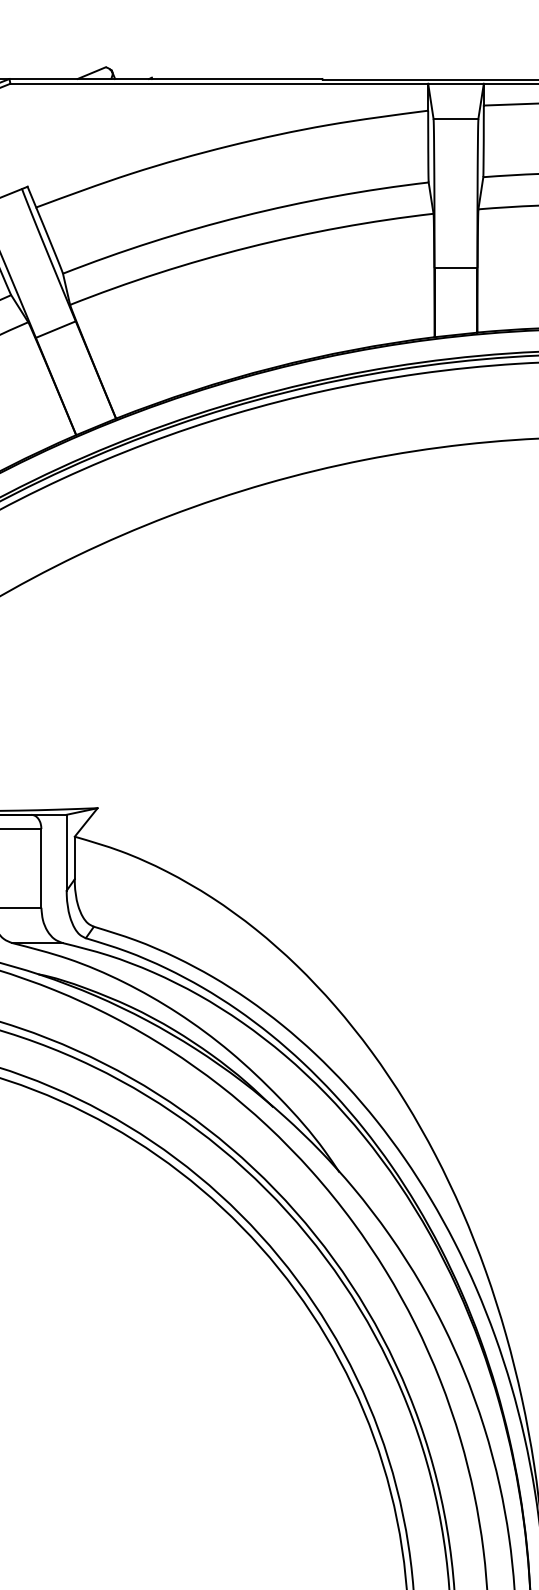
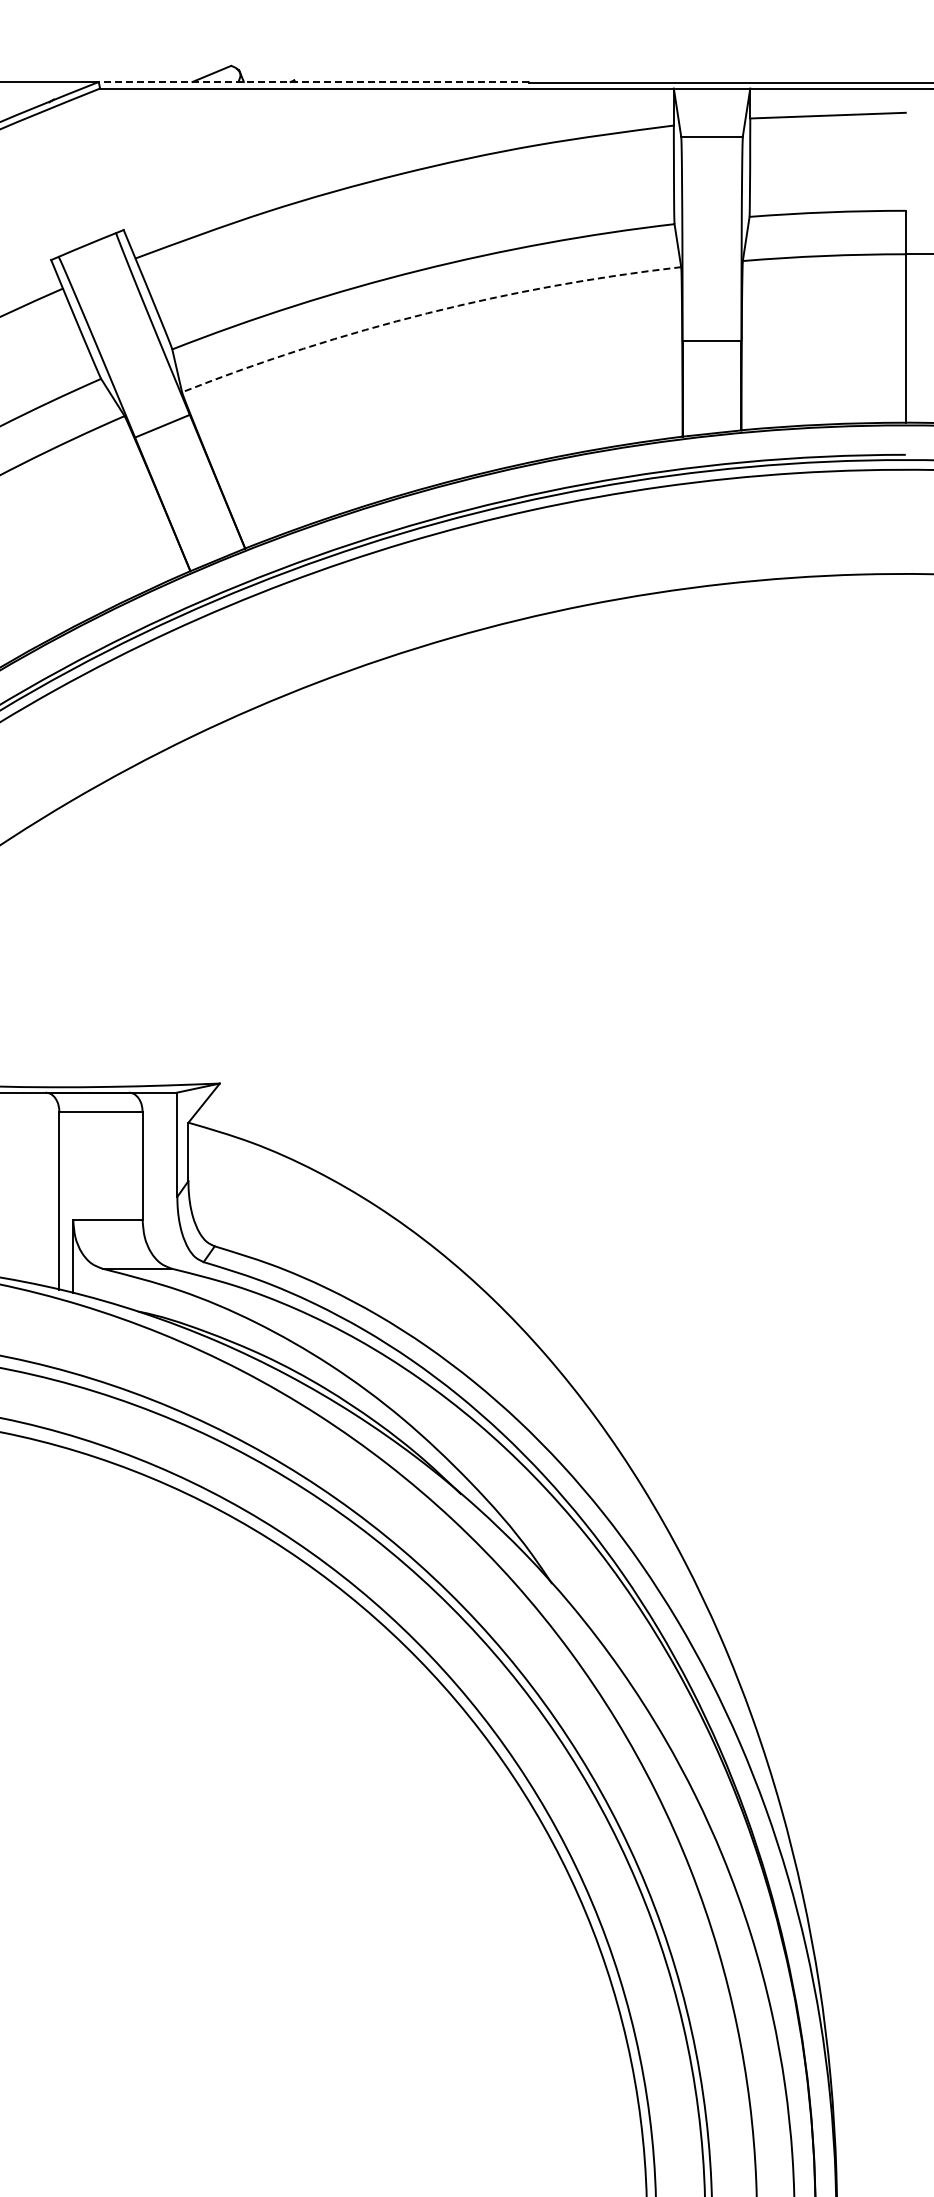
line: (165, 79) -> (313, 82), solid -> dashed
arc: (248, 247) -> (427, 313), solid -> dashed

